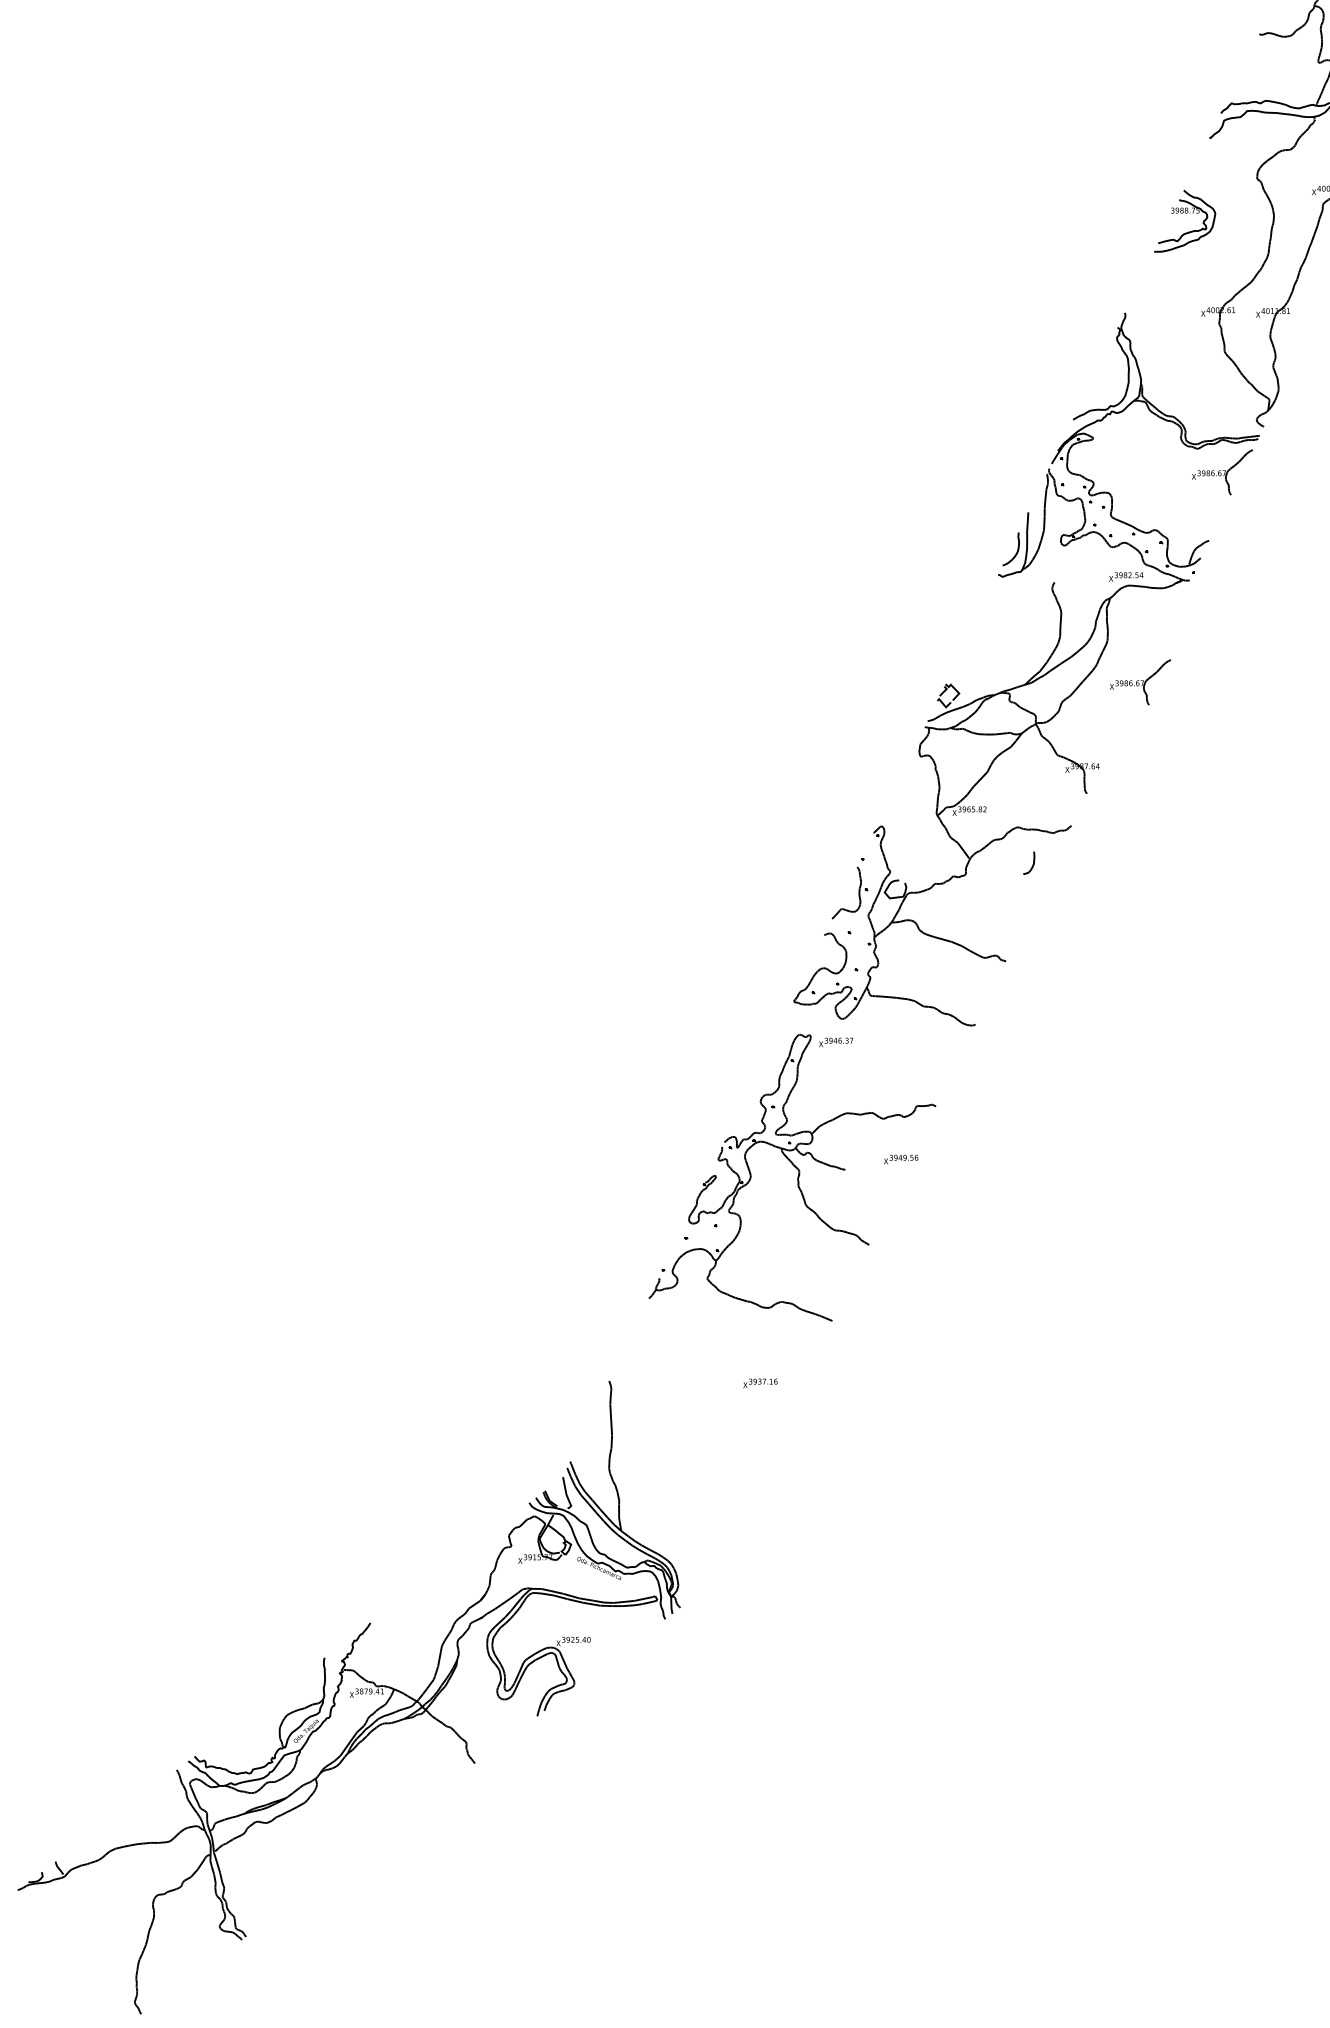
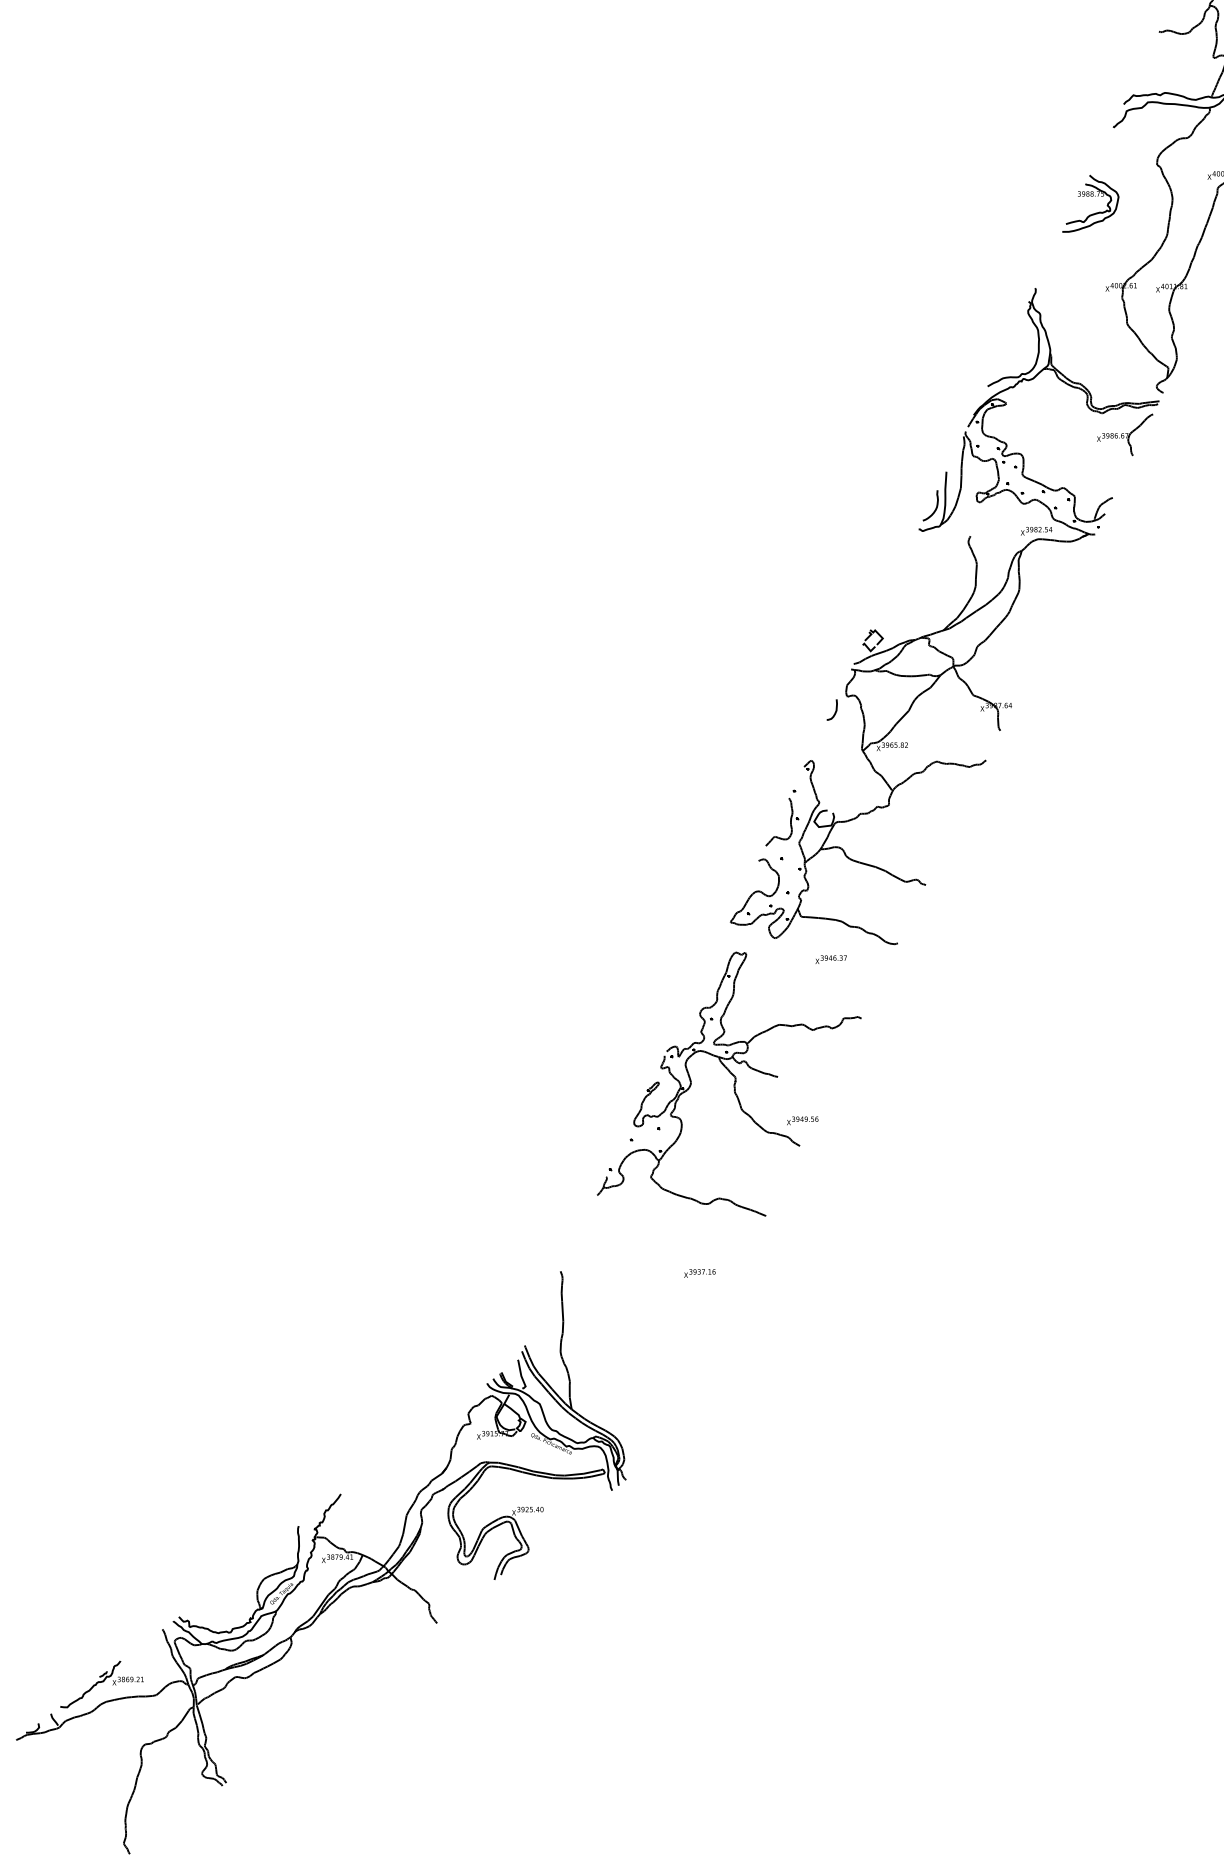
part: (1140, 682) -> (1049, 628), removed
curve: (1032, 864) -> (835, 711), moved
text: (836, 1042) -> (831, 959), moved
text: (901, 1159) -> (803, 1120), moved
part: (110, 1829) -> (101, 1684), added

